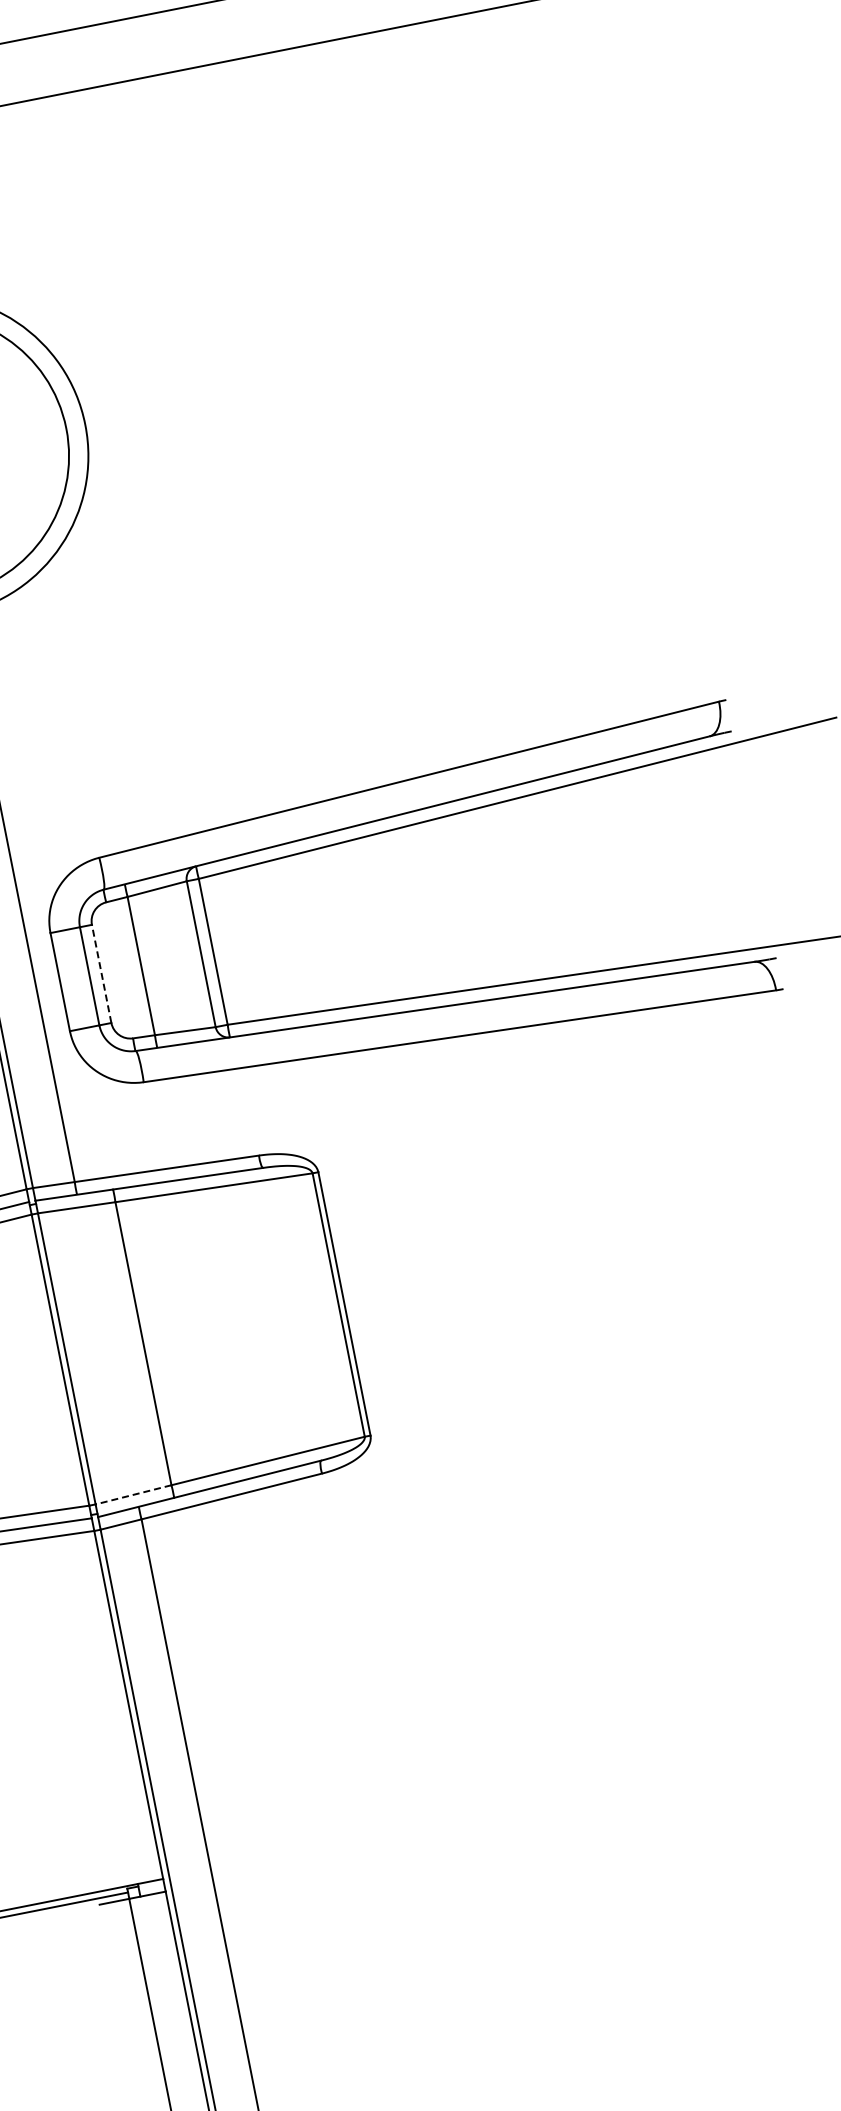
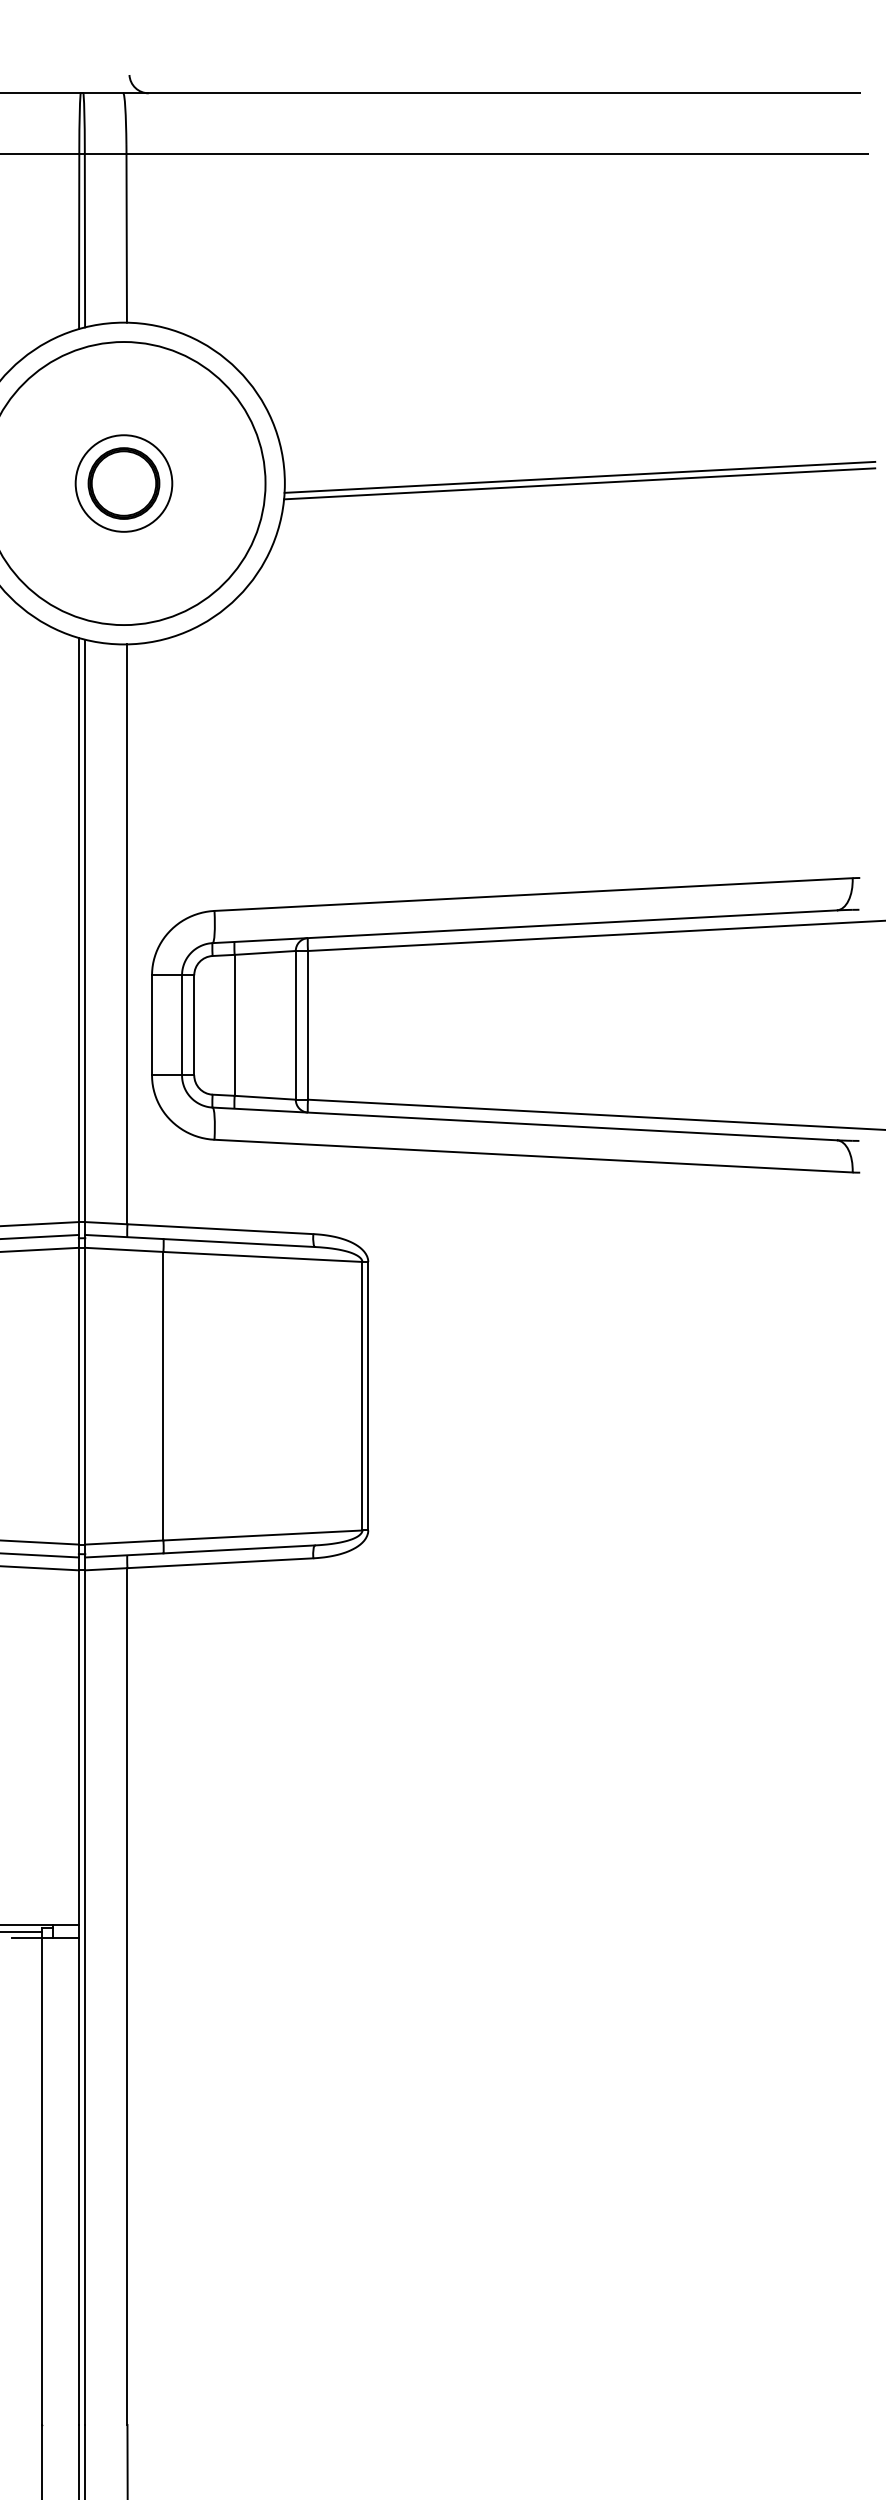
line: (372, 360) -> (579, 476), added
line: (374, 367) -> (579, 483), added
line: (101, 973) -> (194, 1024), dashed -> solid
line: (132, 1494) -> (123, 1542), dashed -> solid

